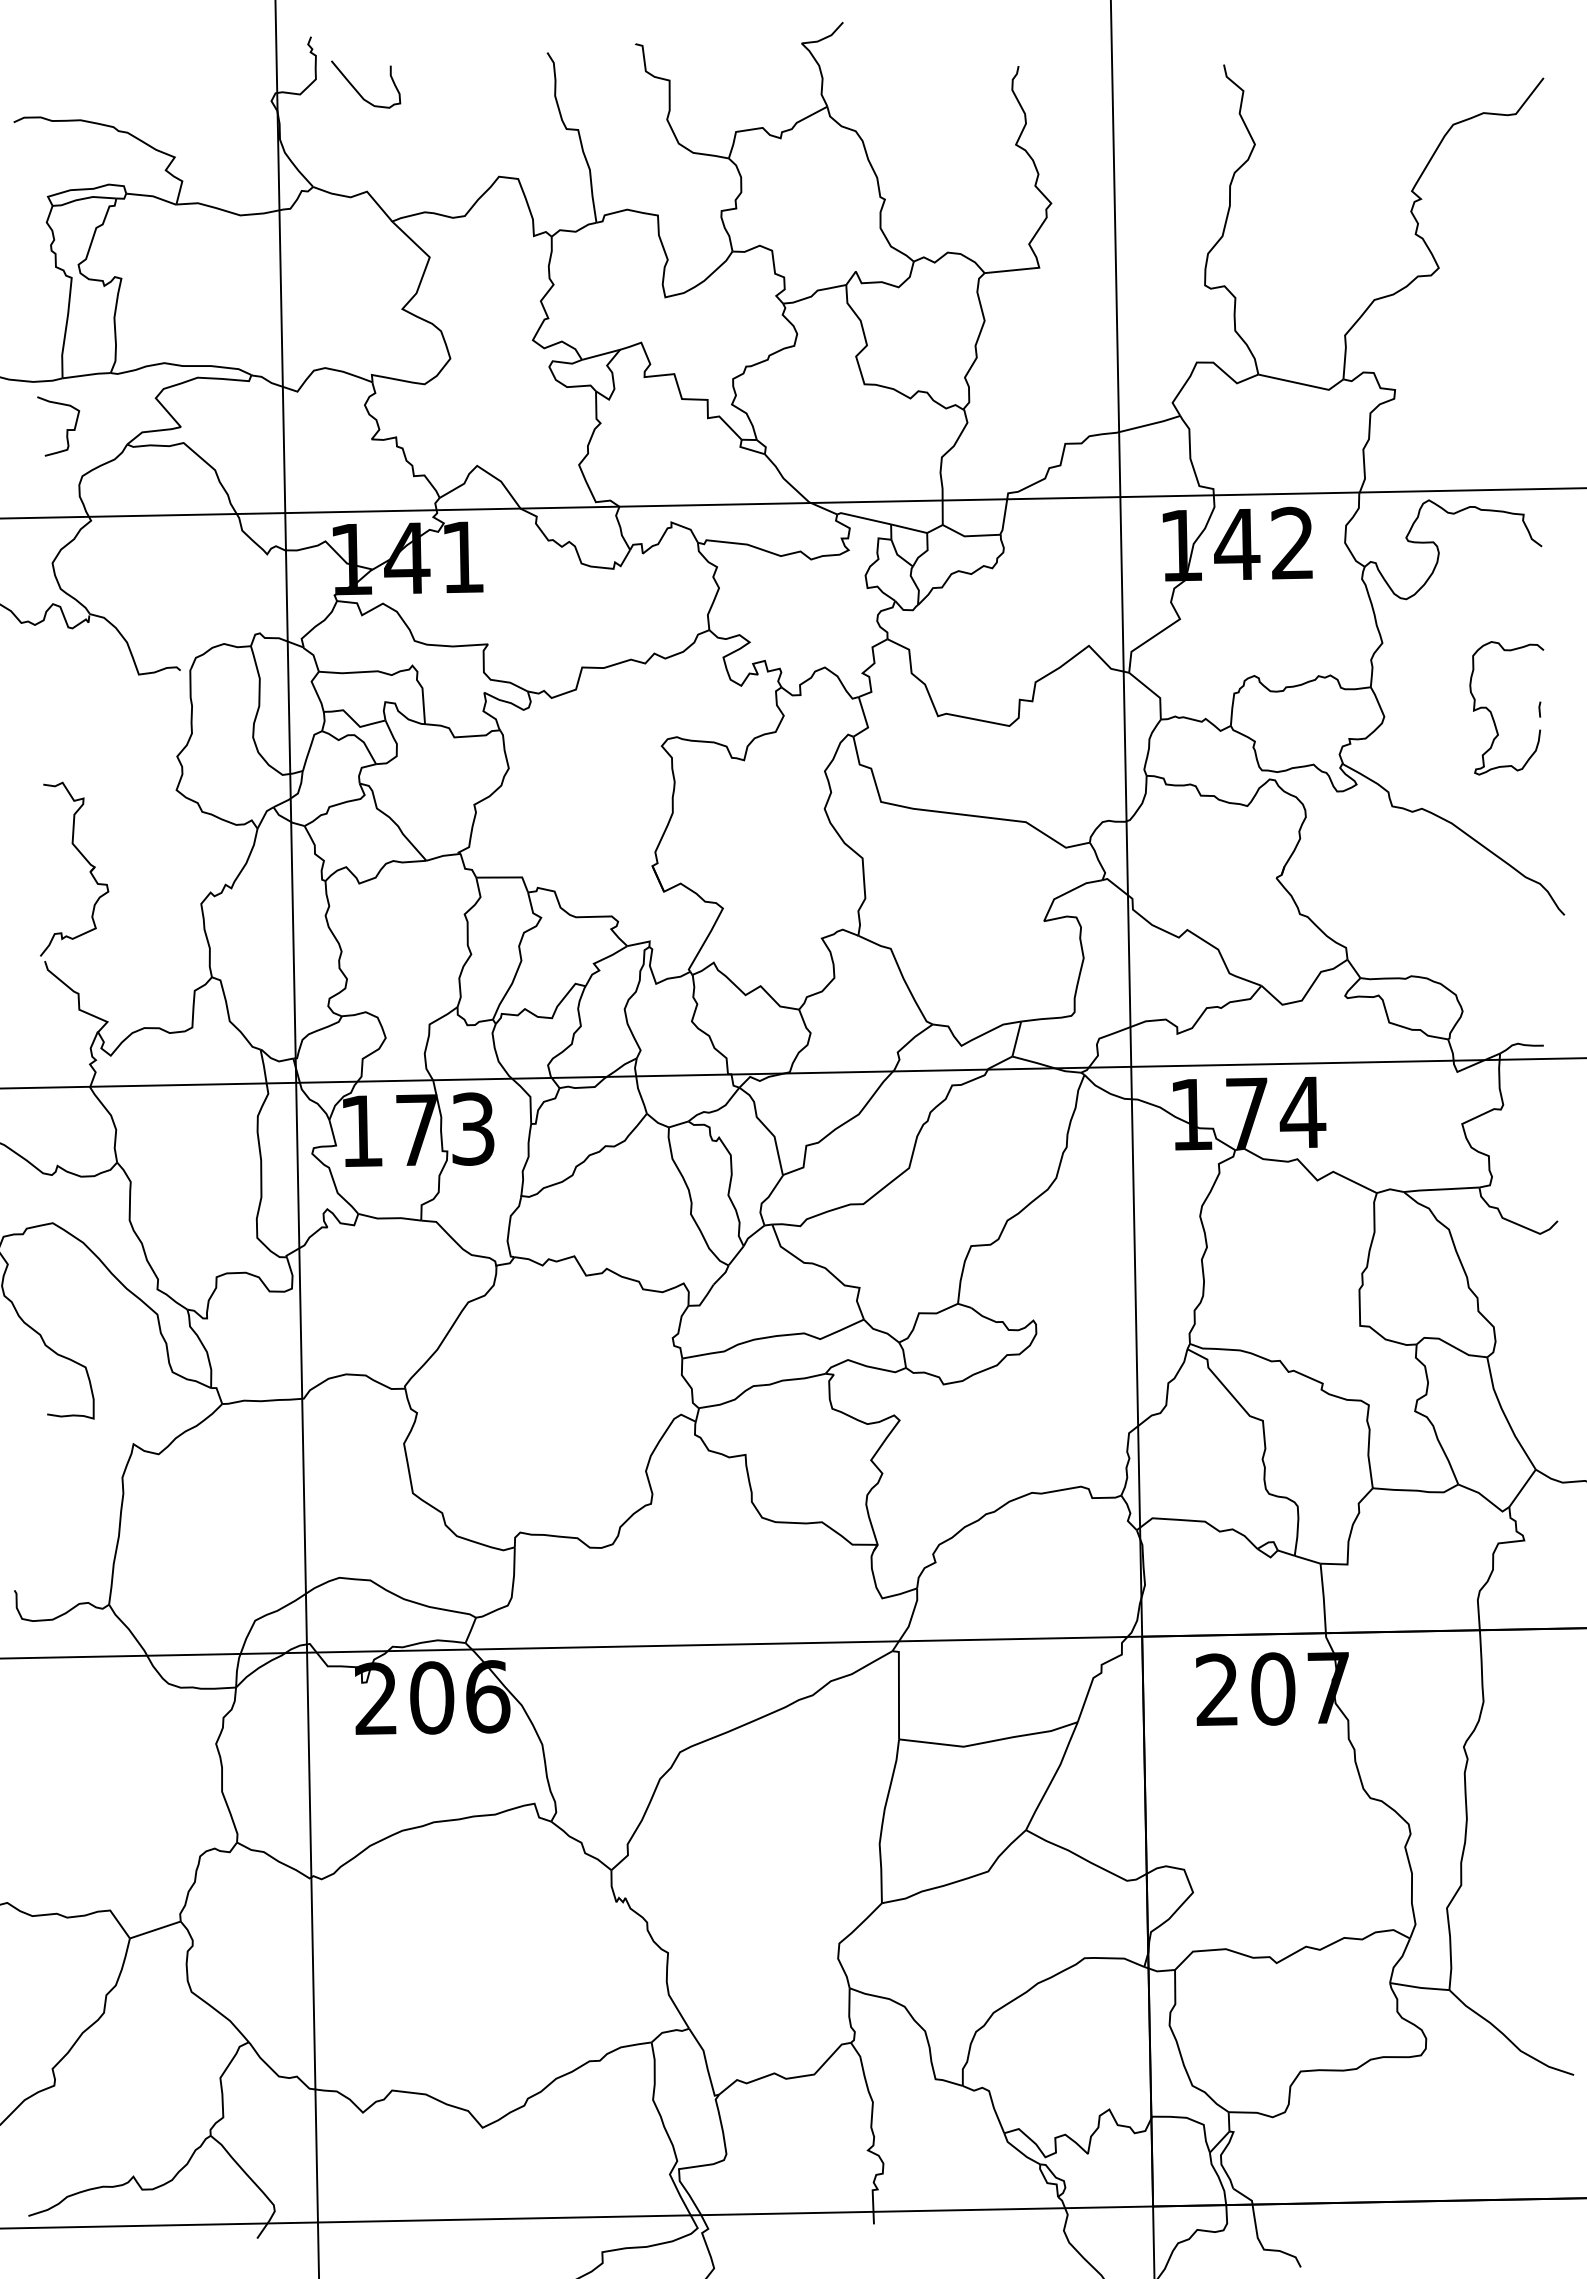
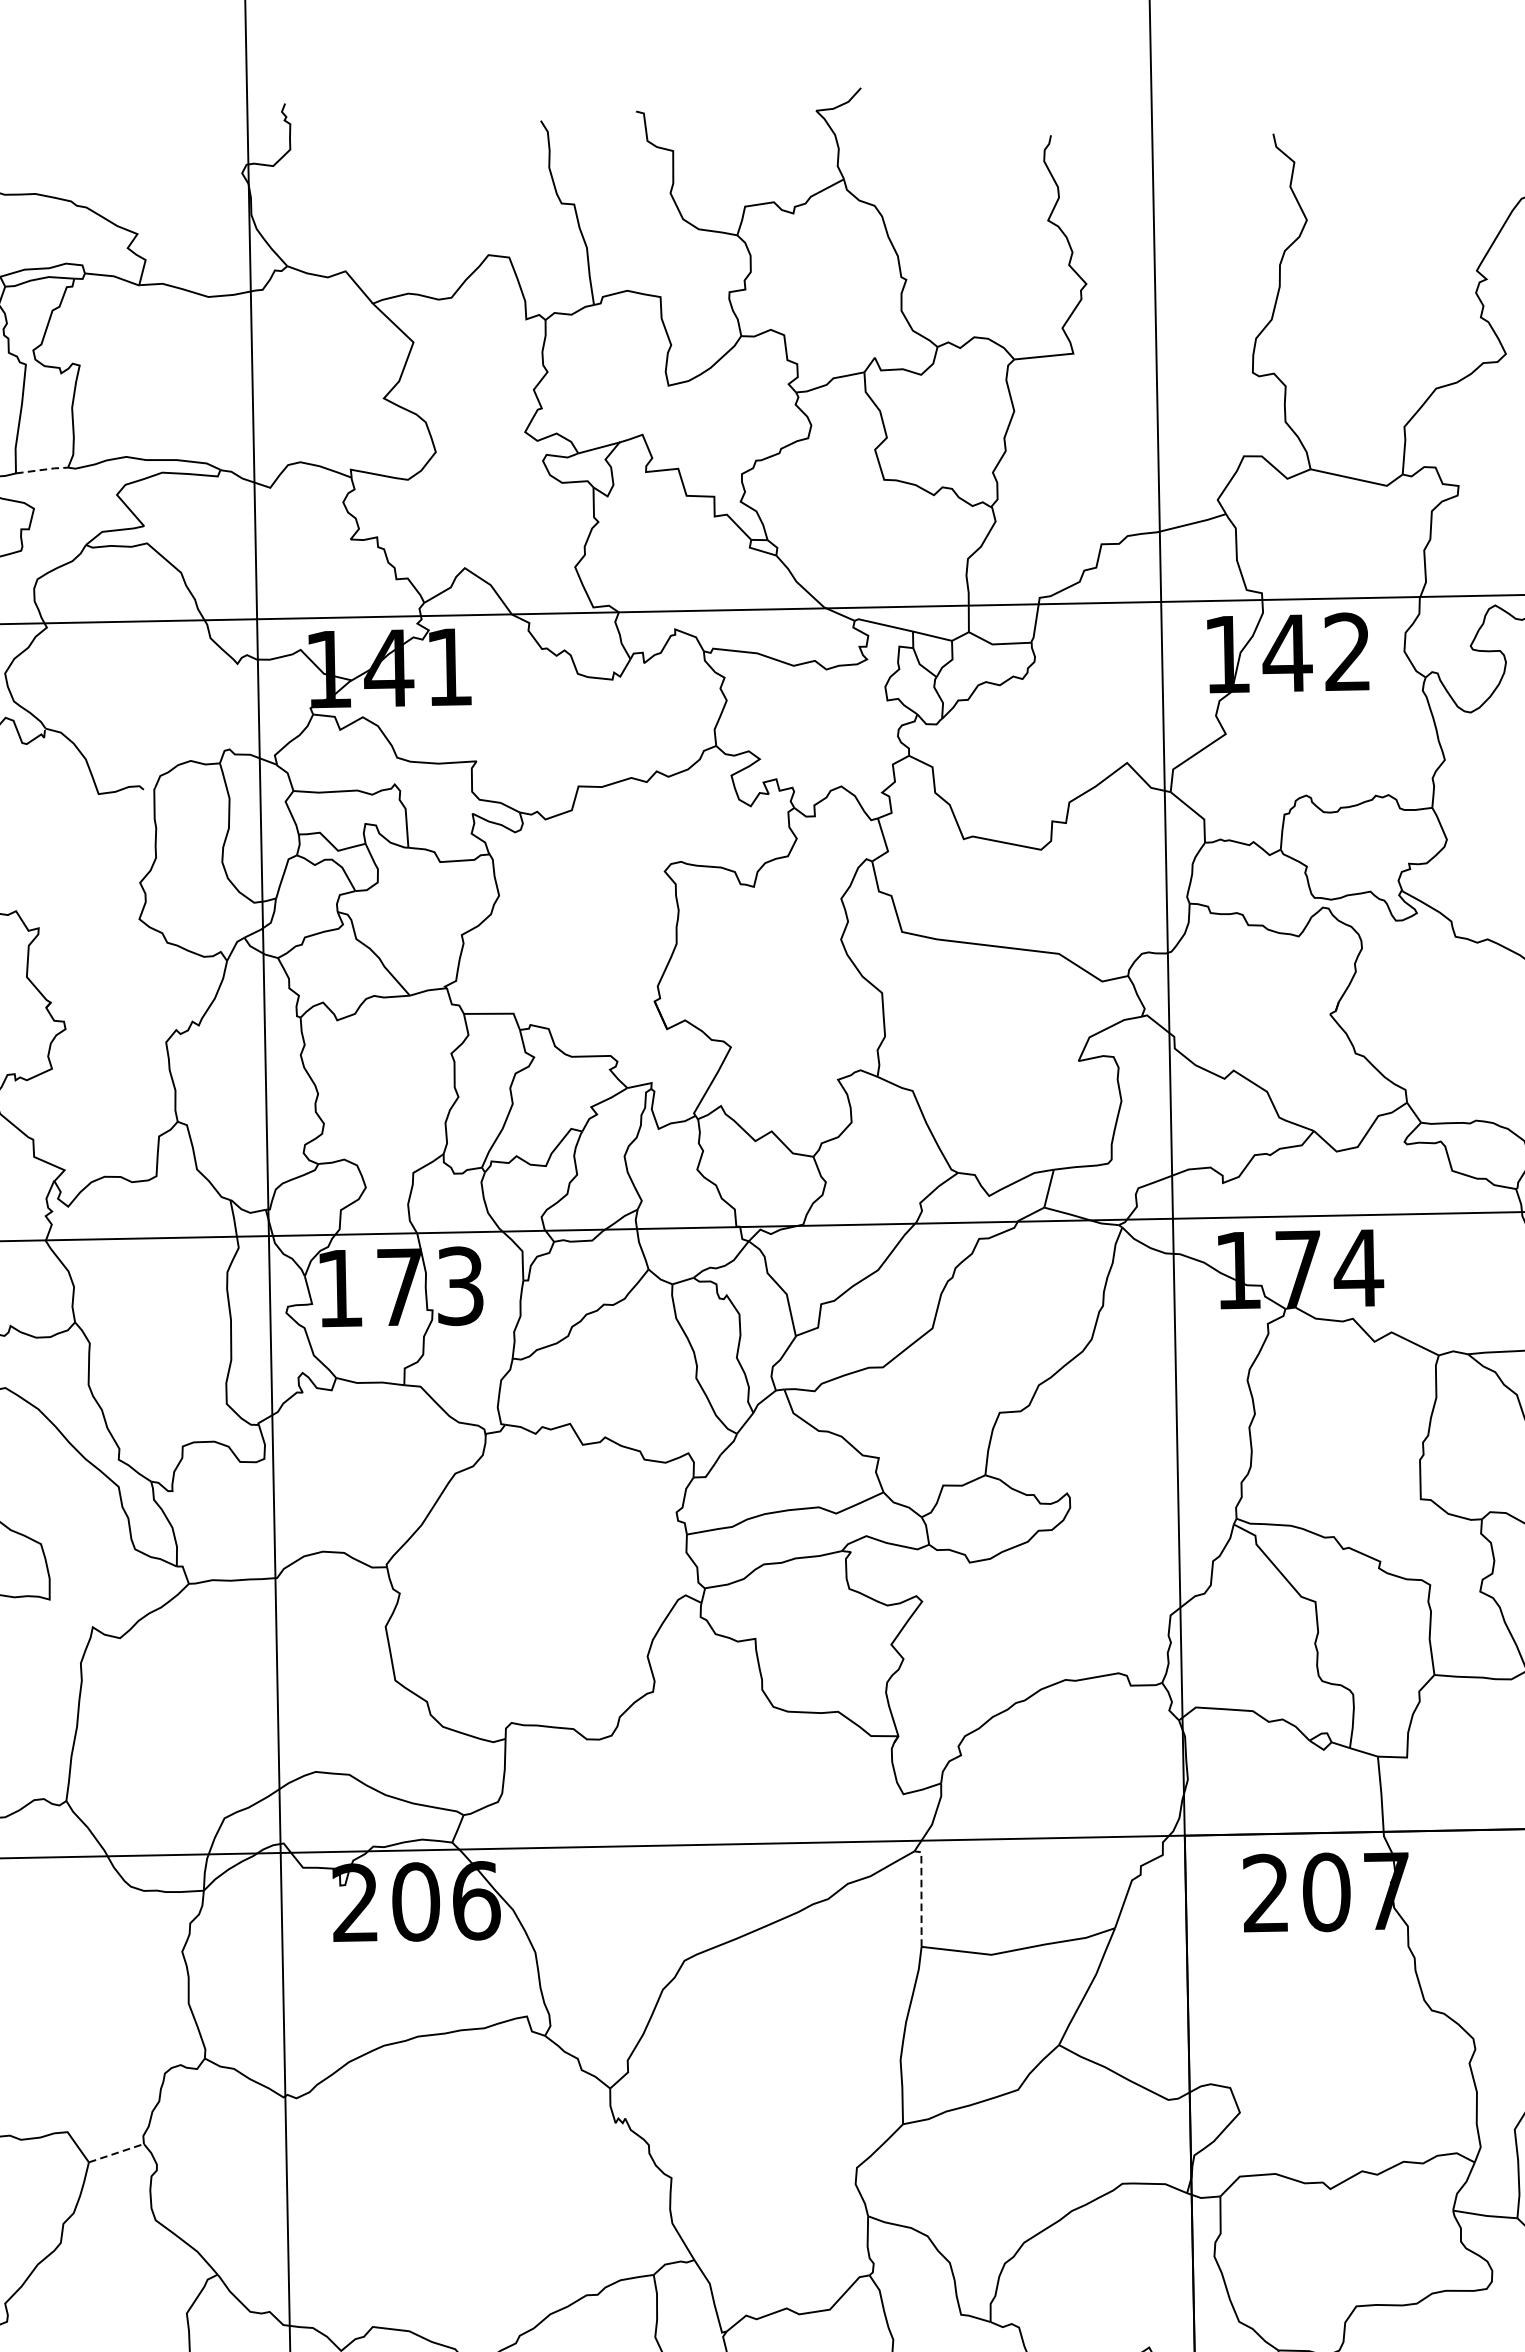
curve: (358, 91) -> (336, 162), removed
line: (87, 375) -> (42, 470), solid -> dashed
line: (898, 1691) -> (920, 1895), solid -> dashed
line: (155, 1929) -> (116, 2152), solid -> dashed

